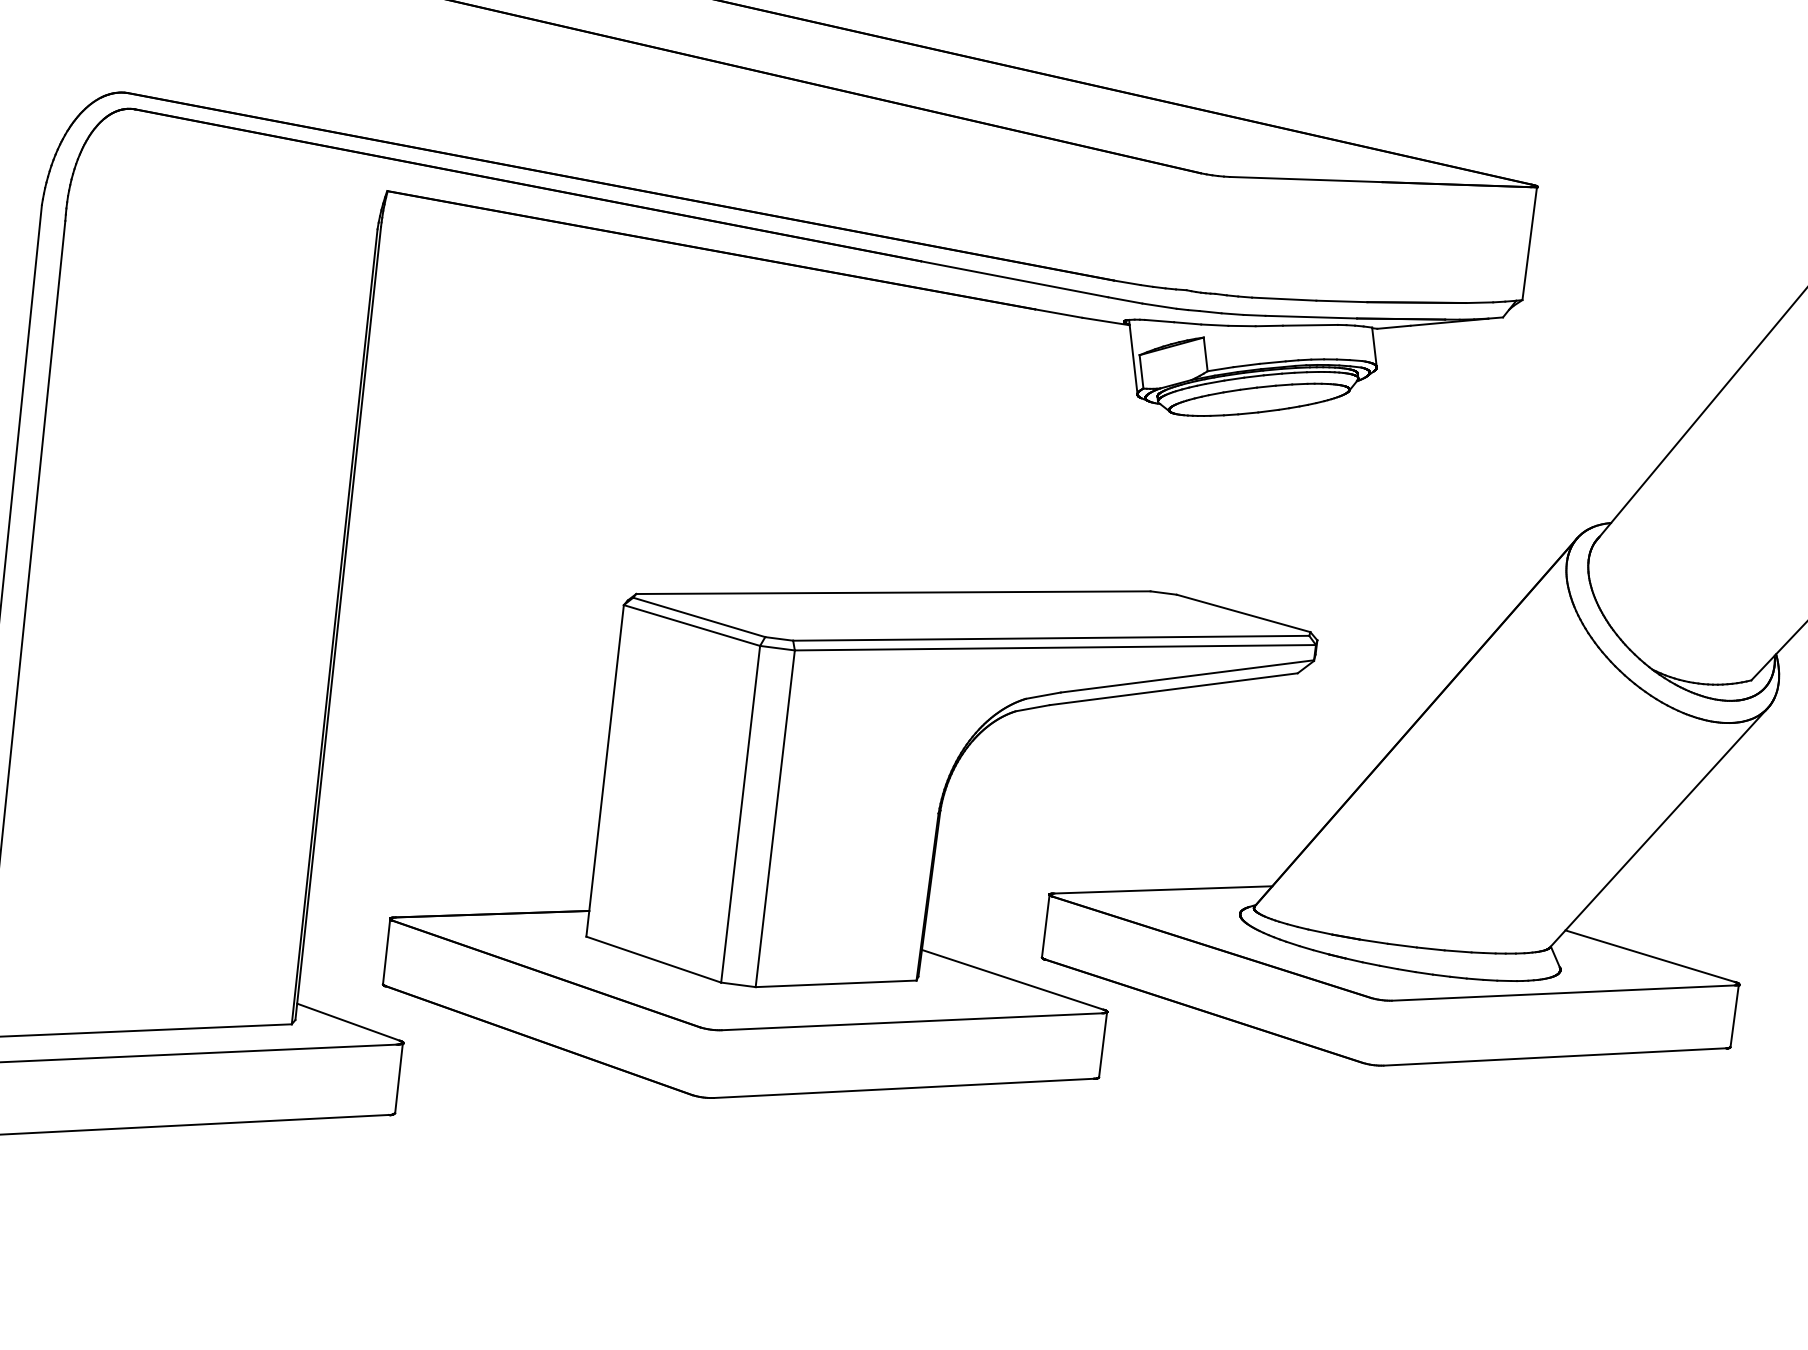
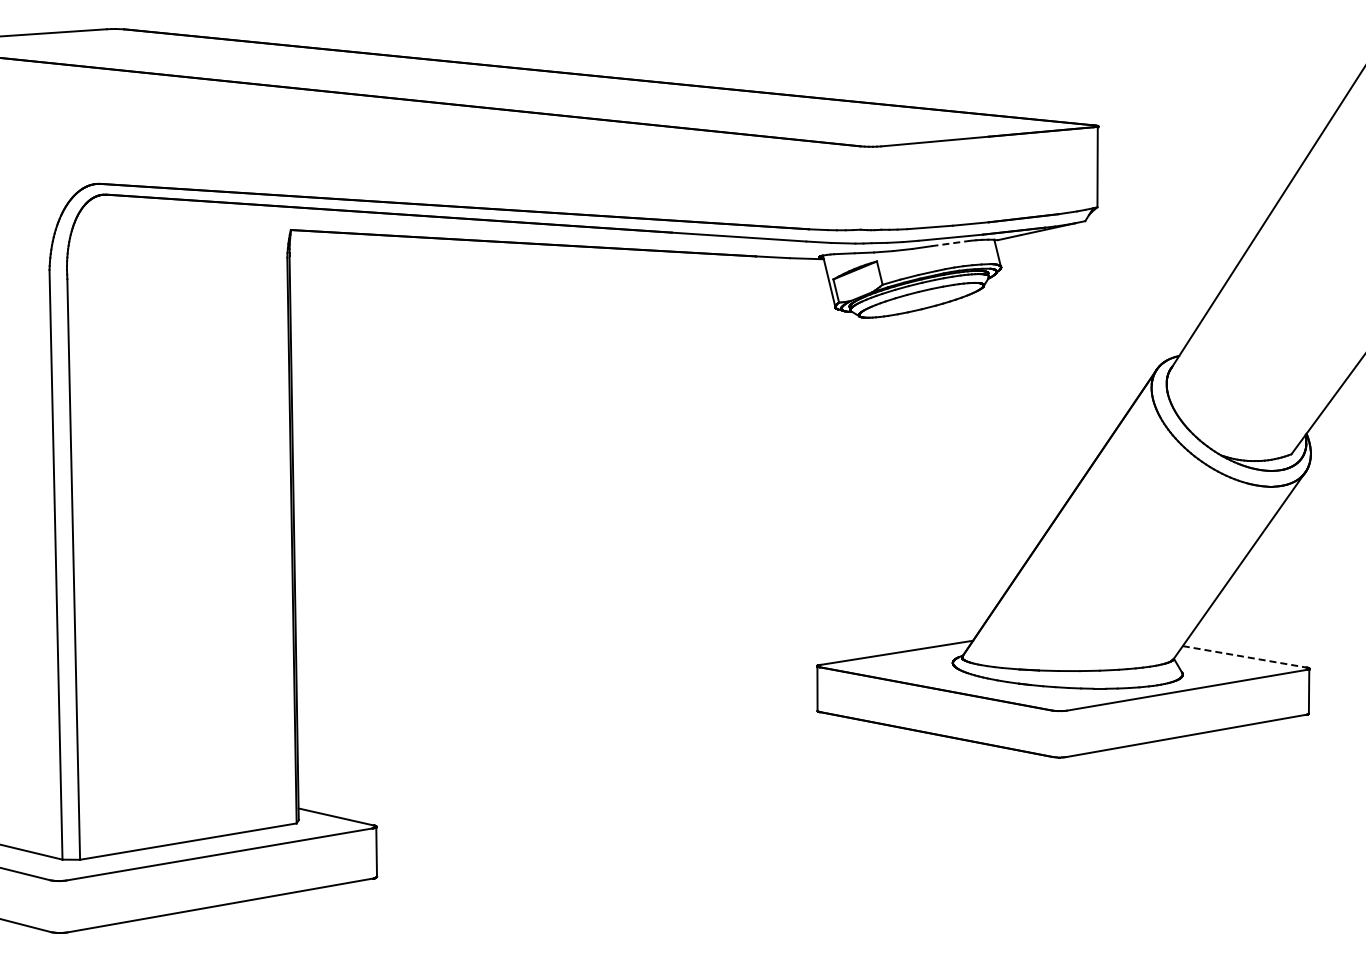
line: (1311, 325) -> (951, 243), solid -> dashed
part: (846, 834) -> (669, 641), removed
line: (1650, 955) -> (1244, 656), solid -> dashed

